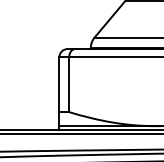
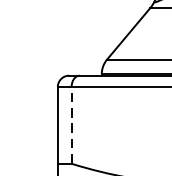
line: (69, 84) -> (71, 125), solid -> dashed

